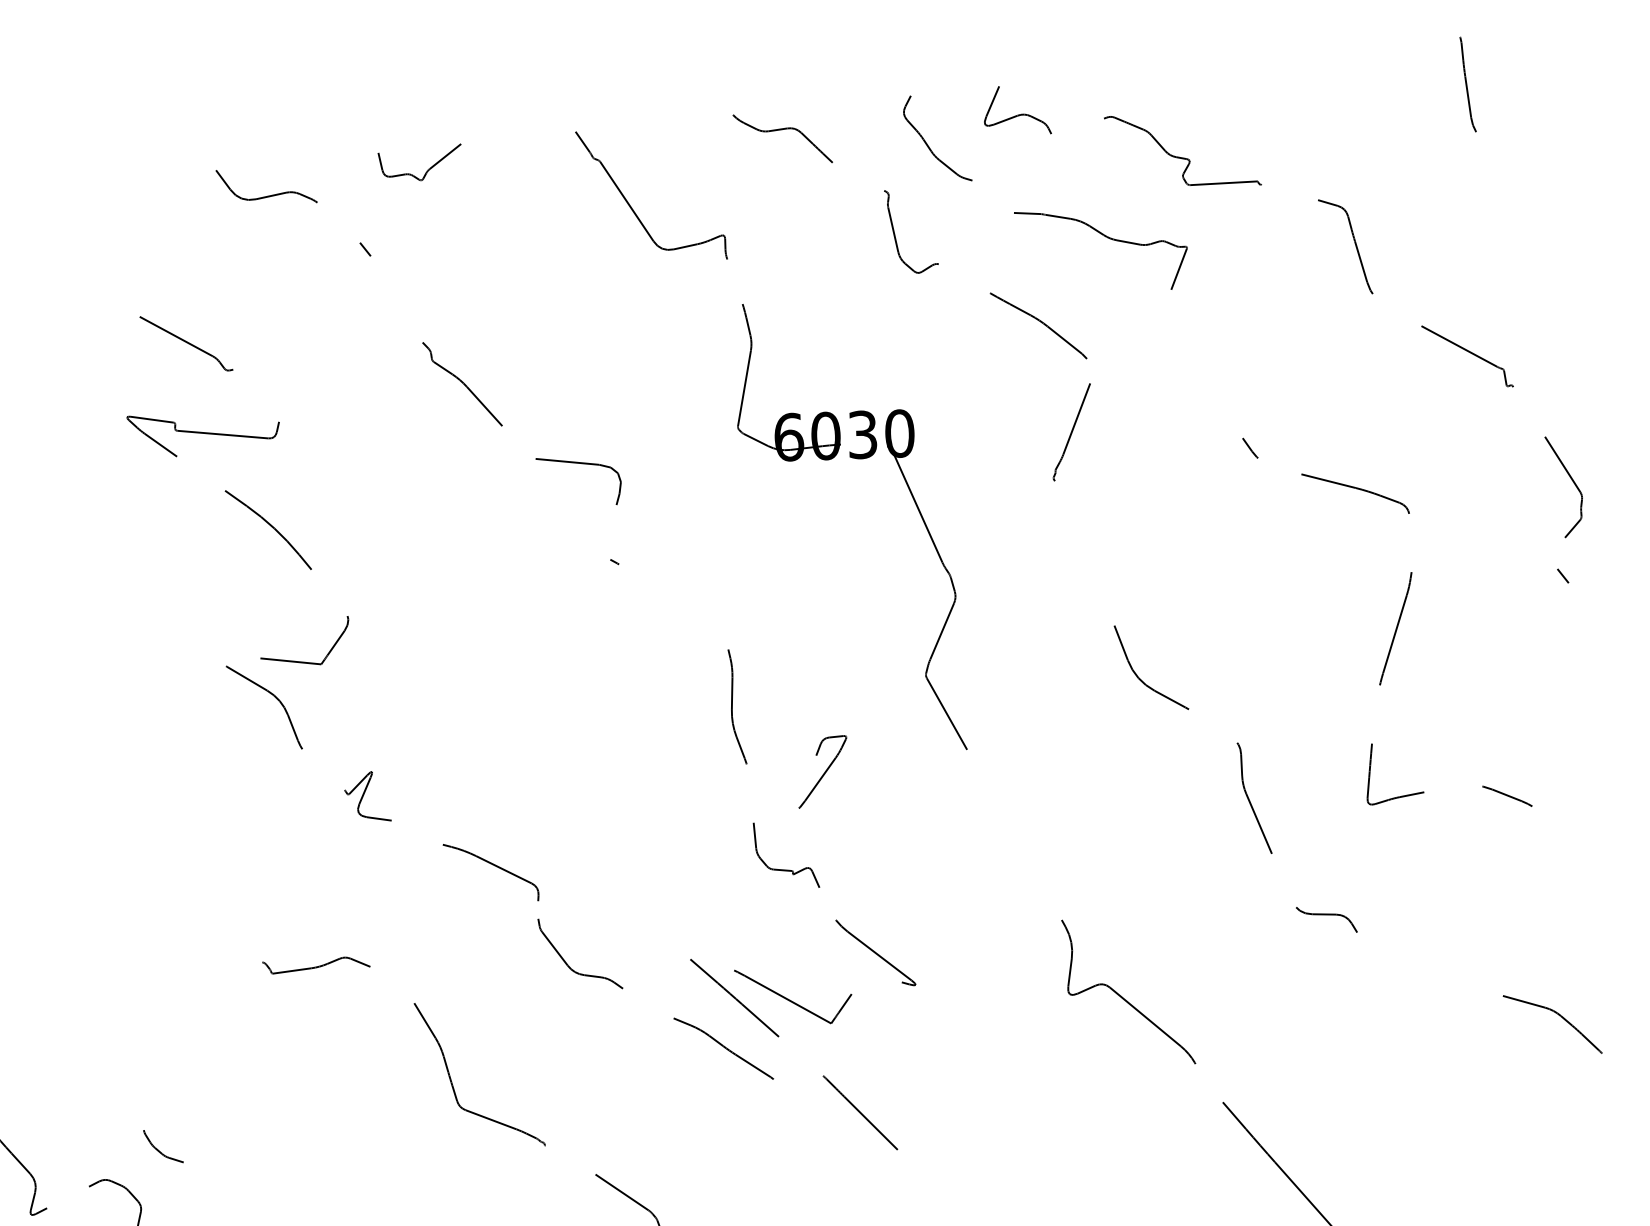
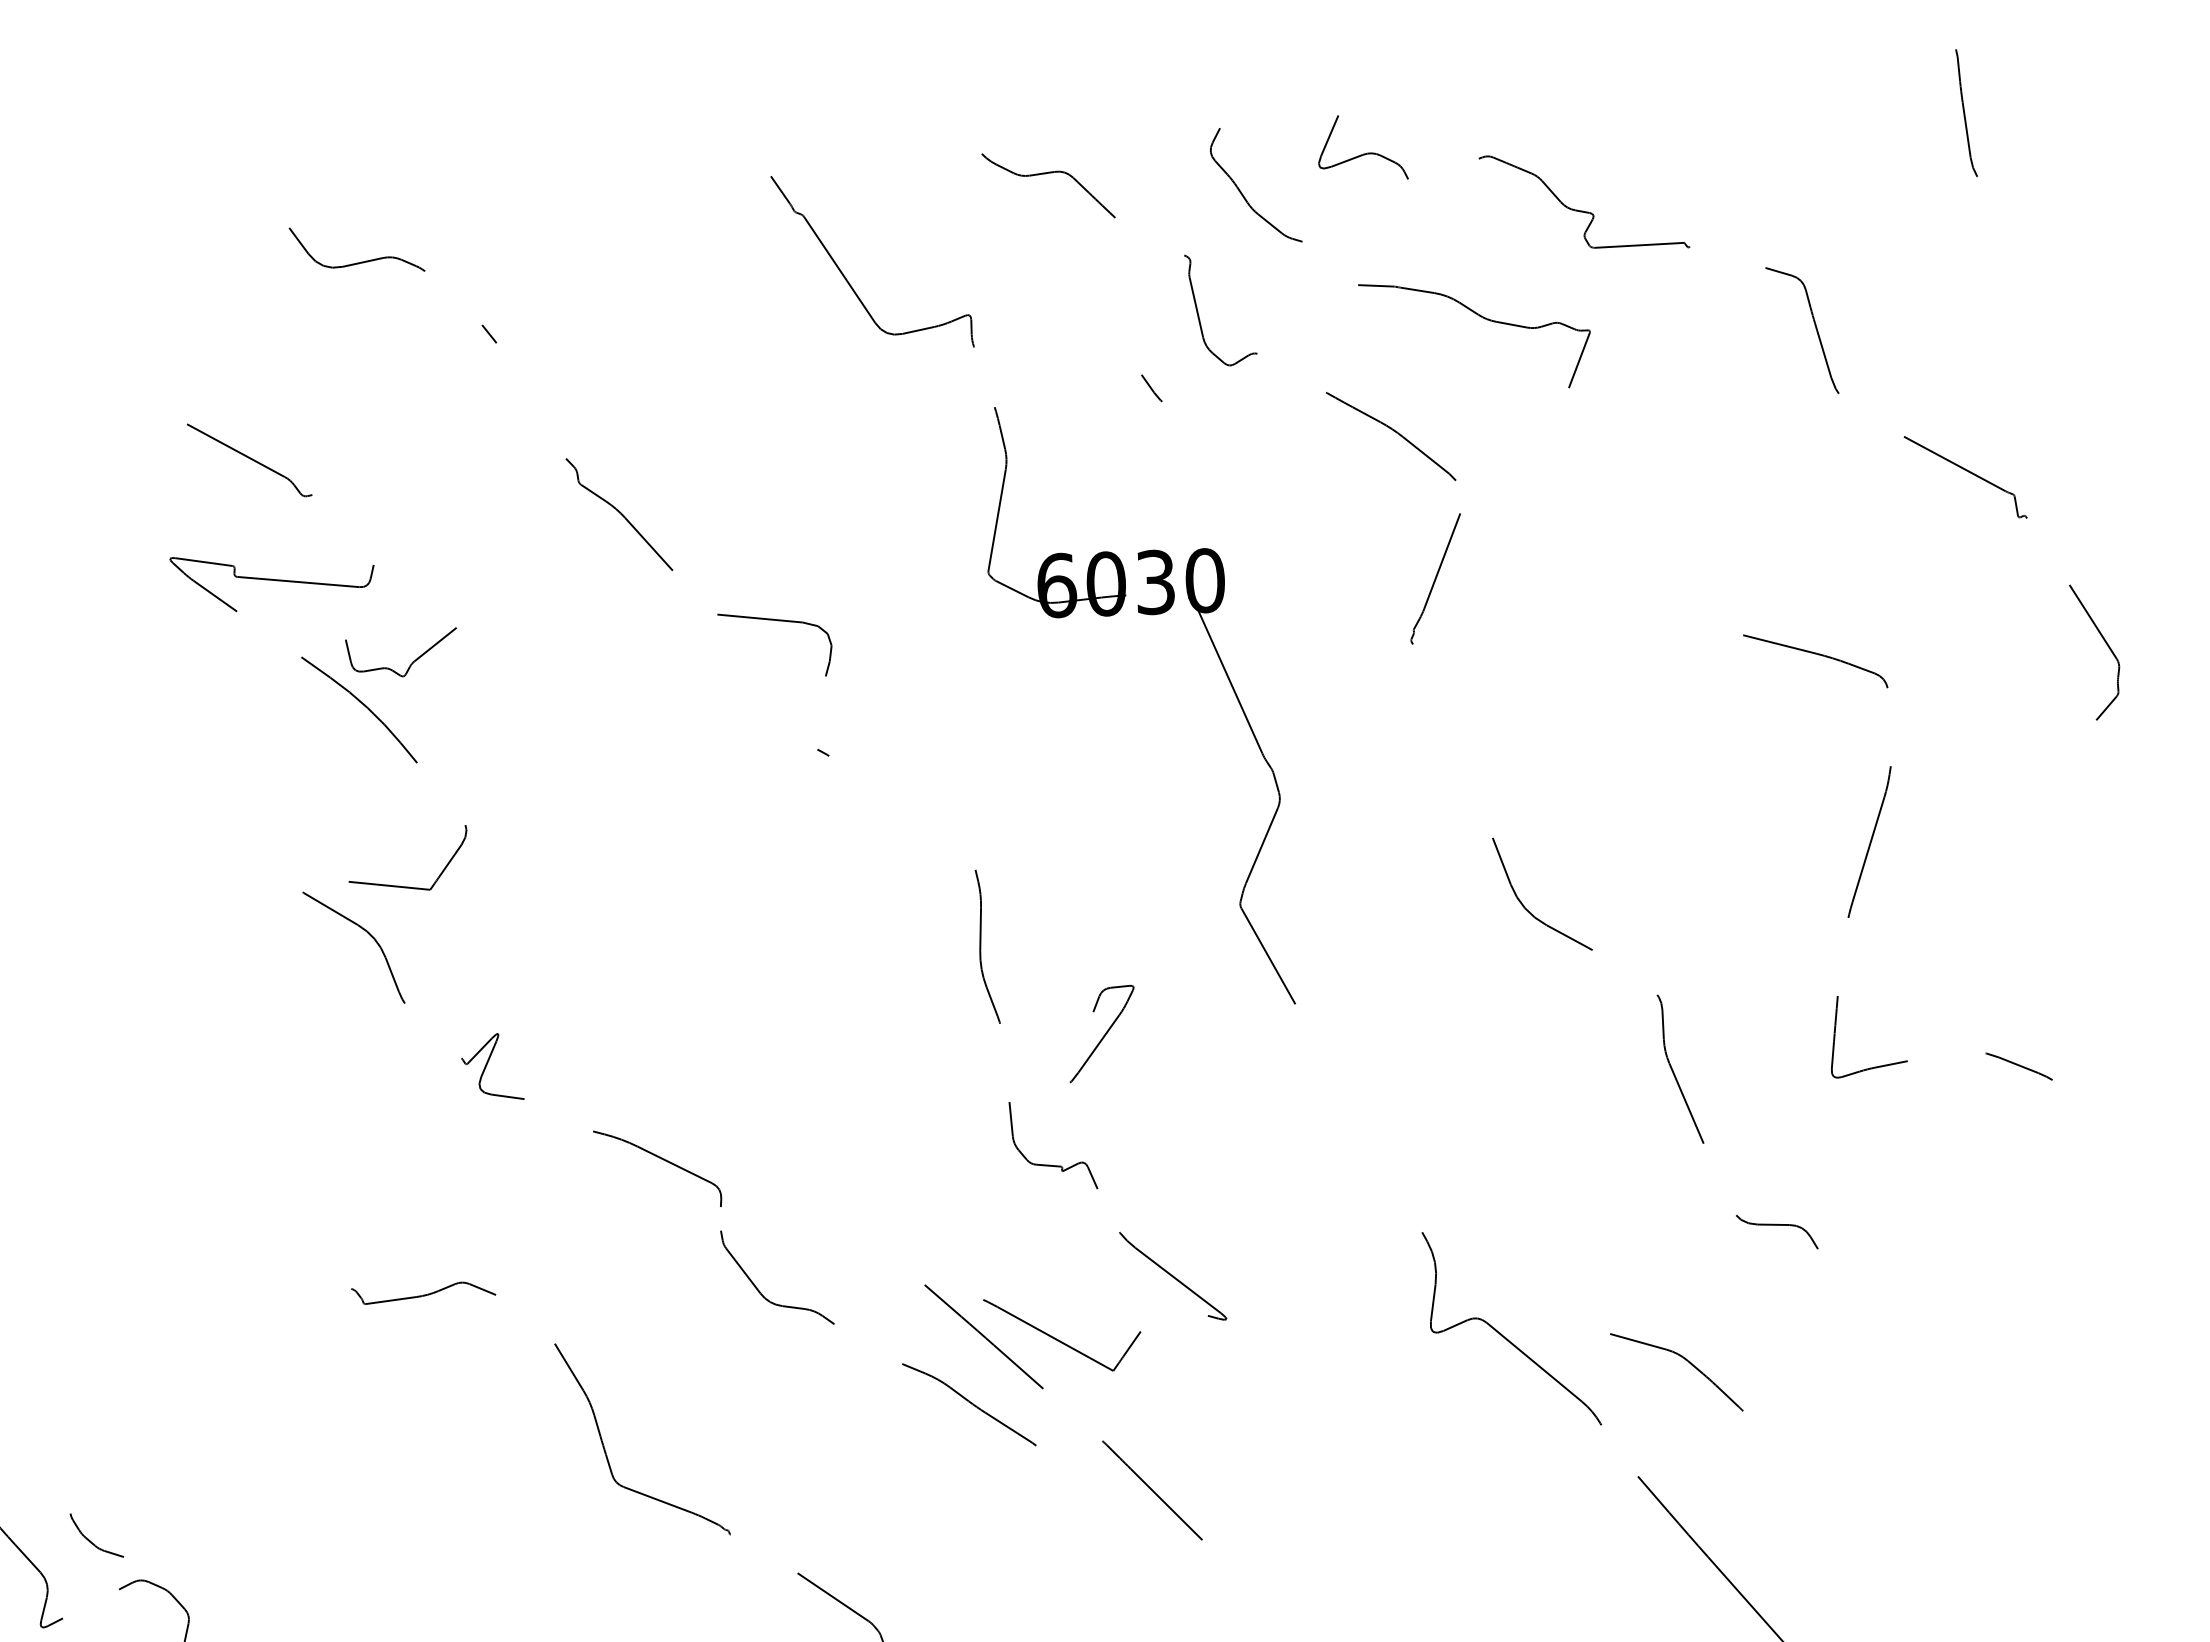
curve: (427, 169) -> (411, 662), moved
line: (1250, 448) -> (1151, 388), moved
line: (1562, 576) -> (2093, 771), removed
curve: (1559, 1015) -> (1685, 1360), moved
curve: (158, 1150) -> (90, 1540), moved

